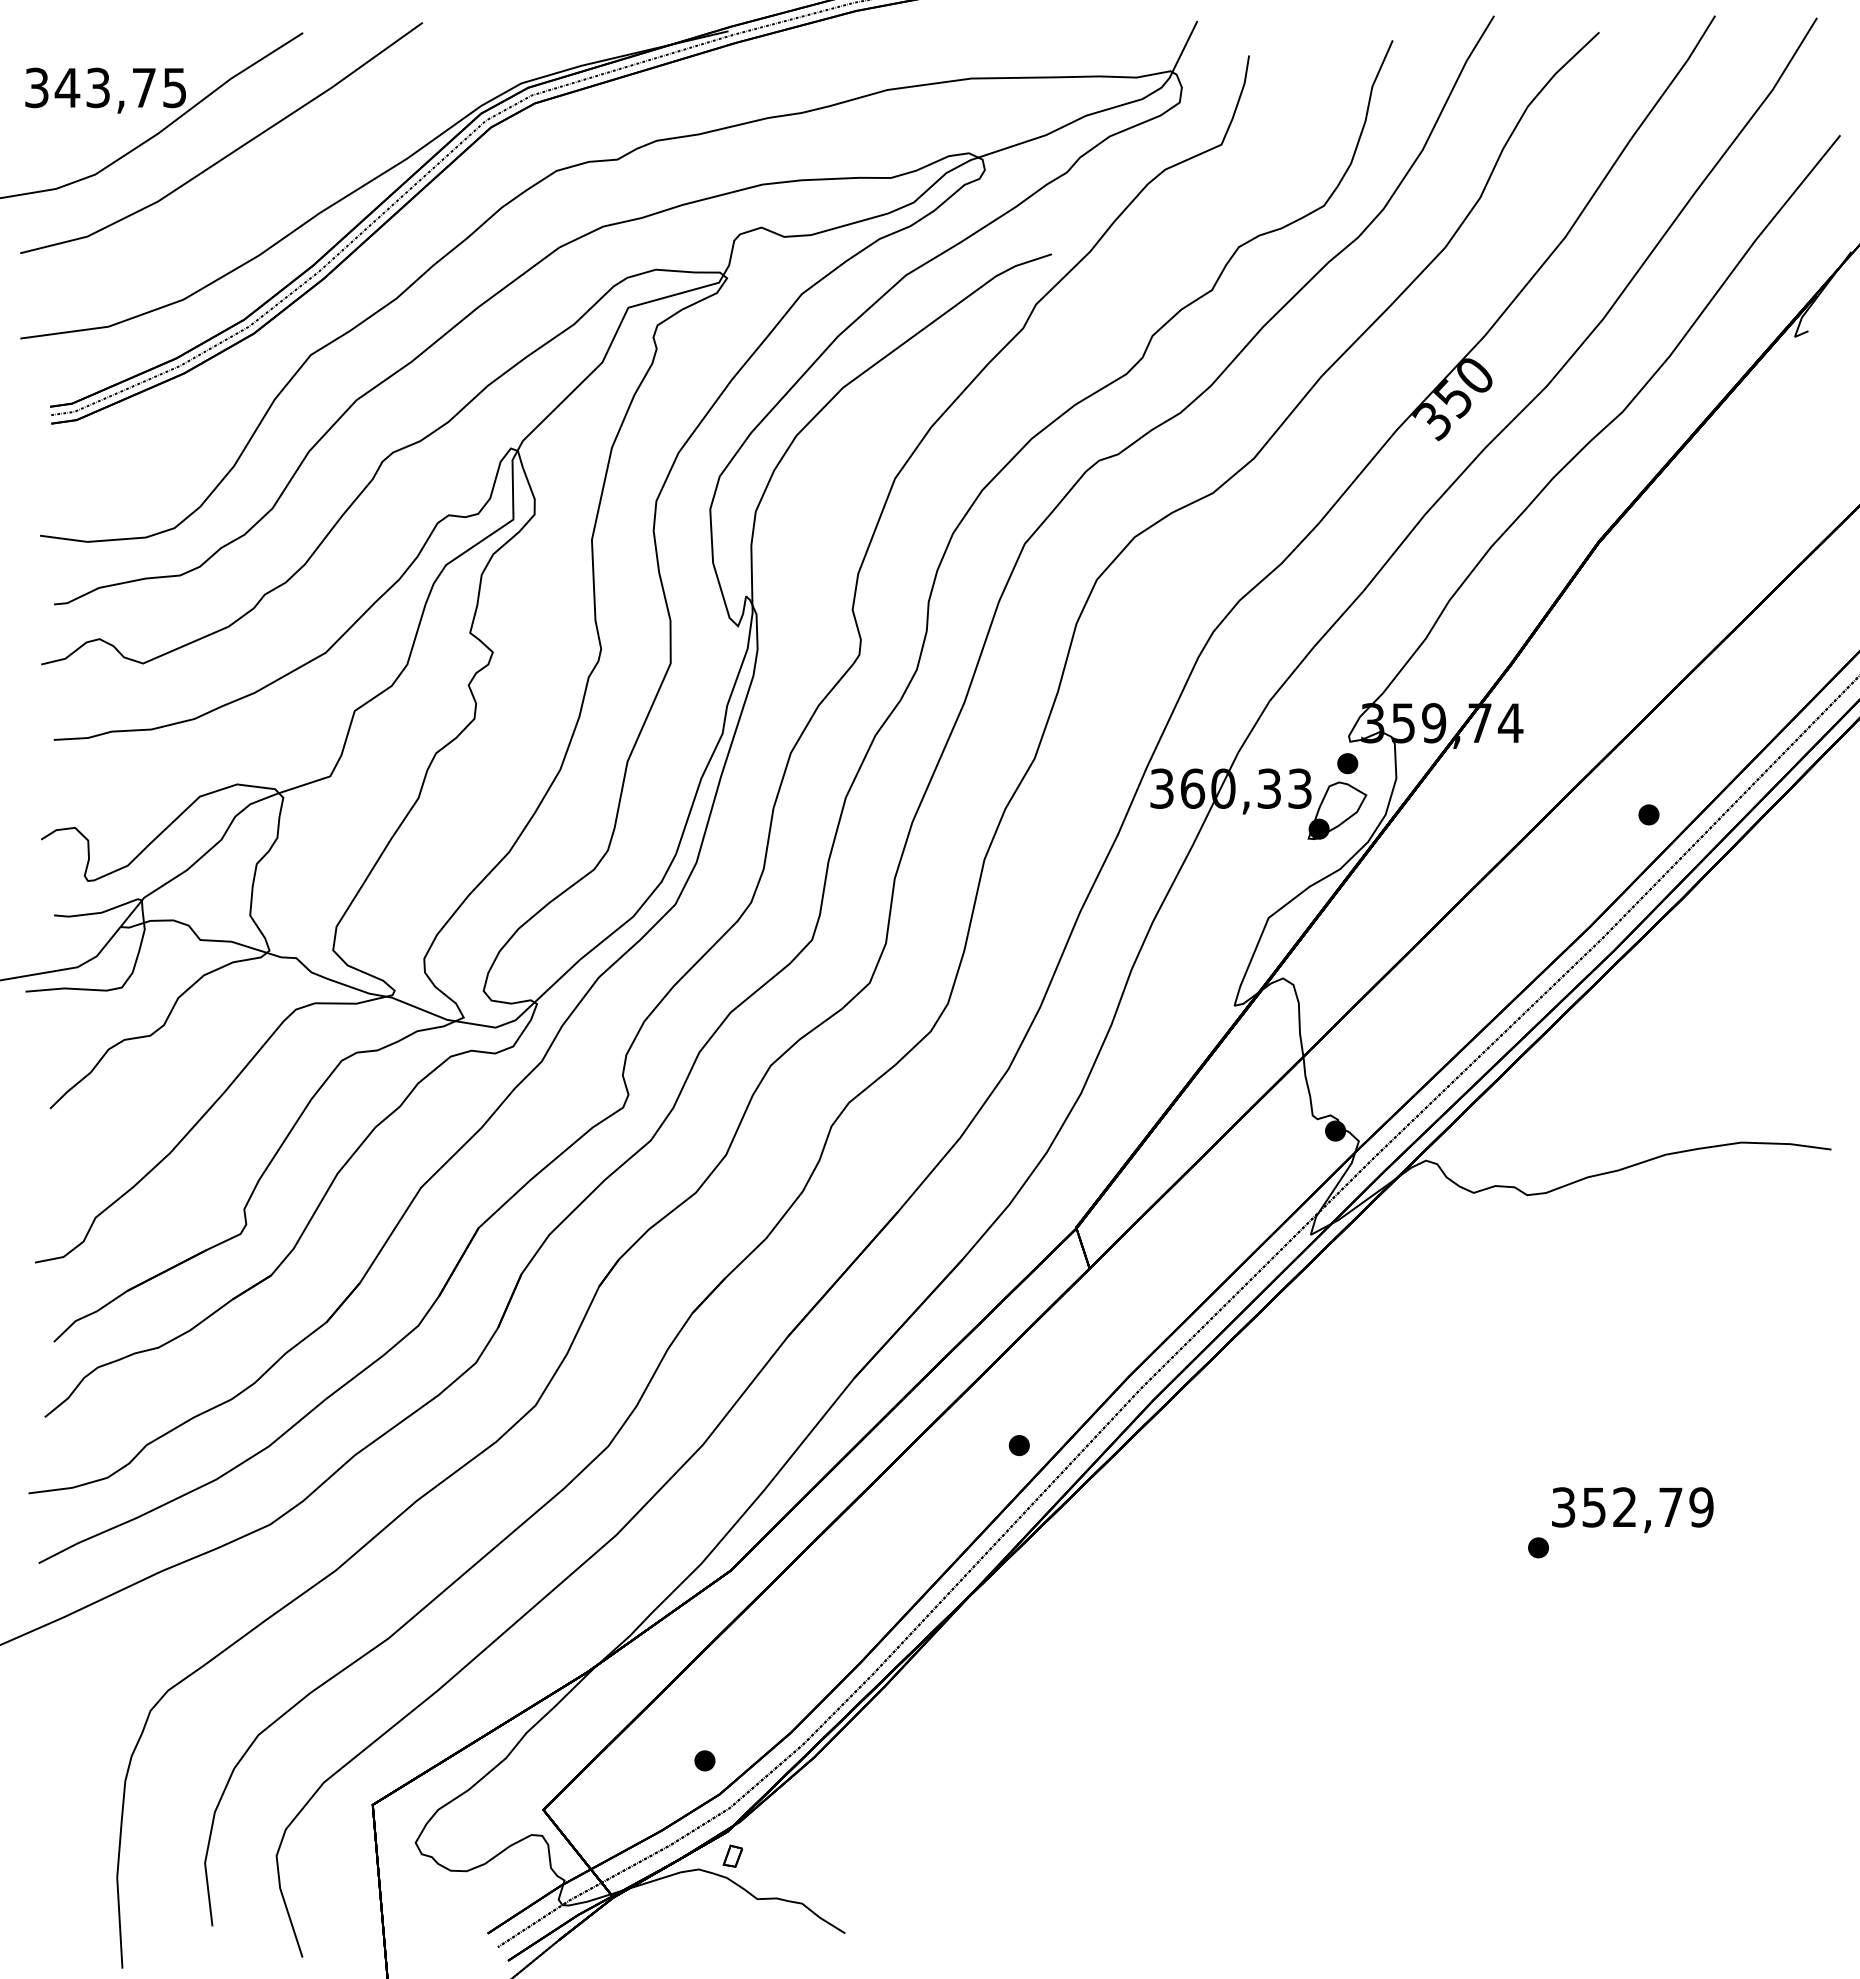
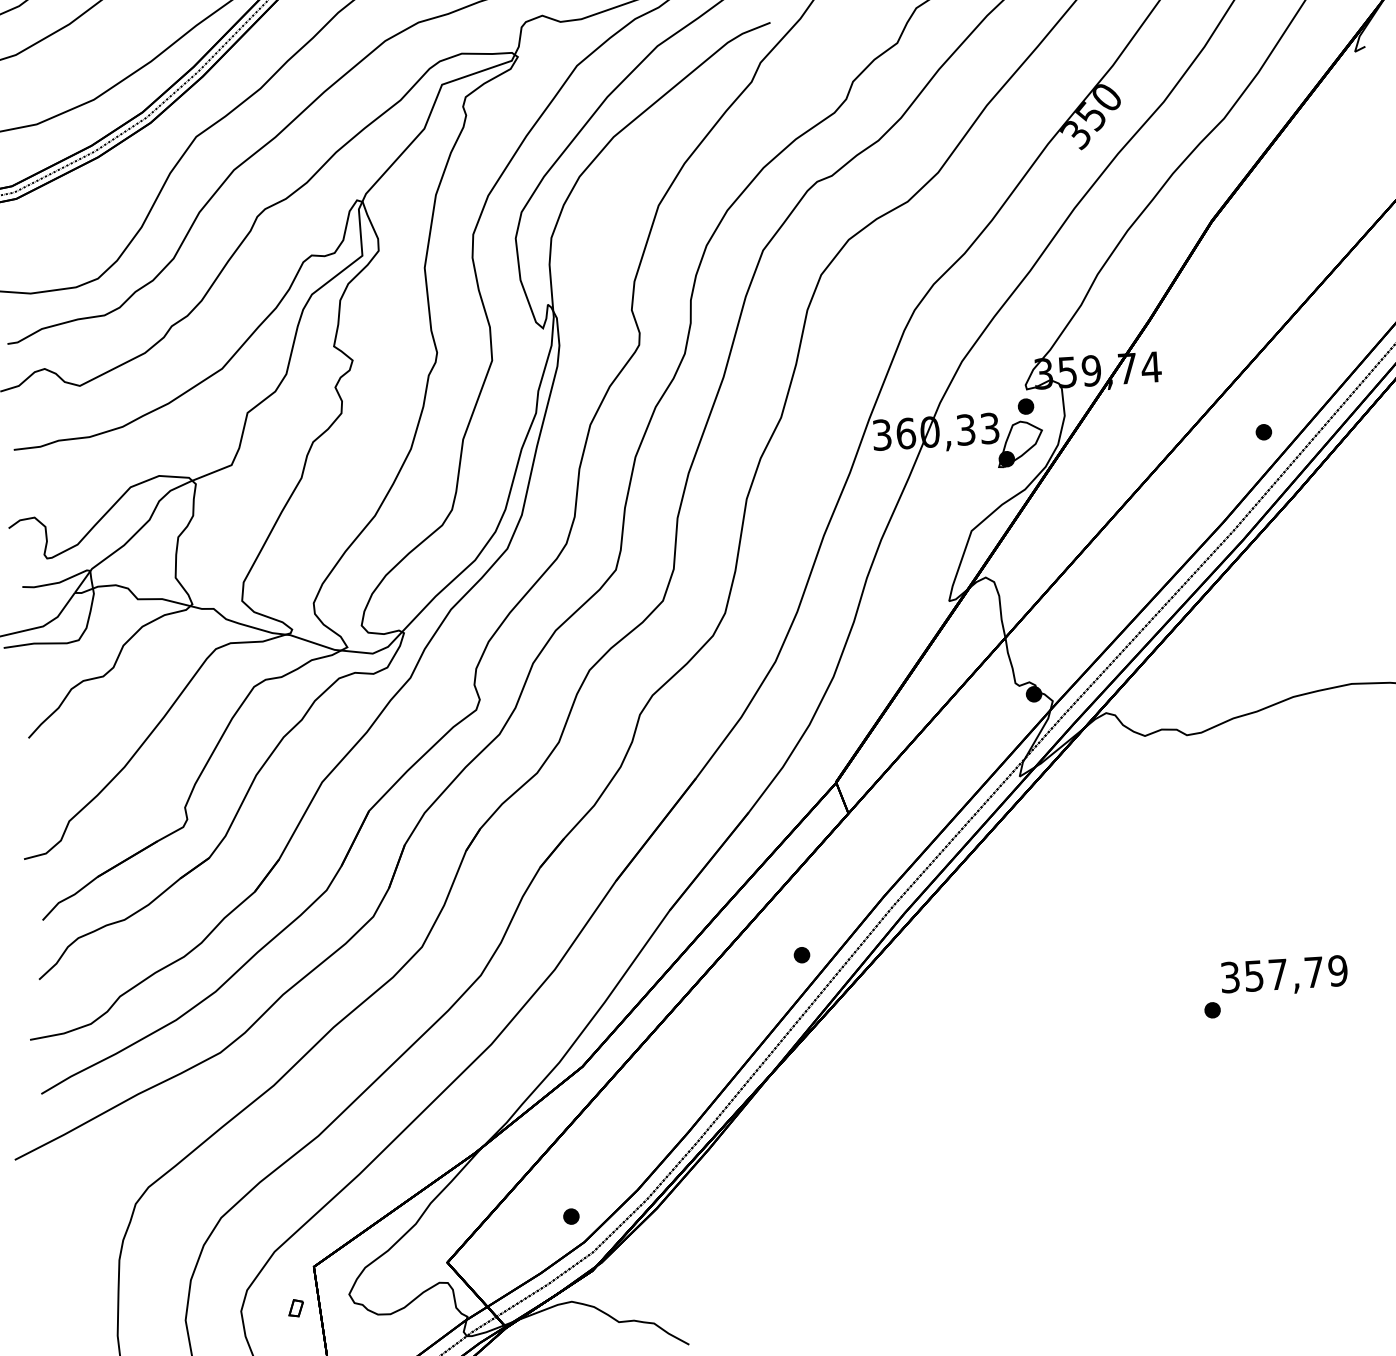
text: (1624, 1506) -> (1277, 973), 352,79 -> 357,79
part: (732, 1855) -> (295, 1307), moved

